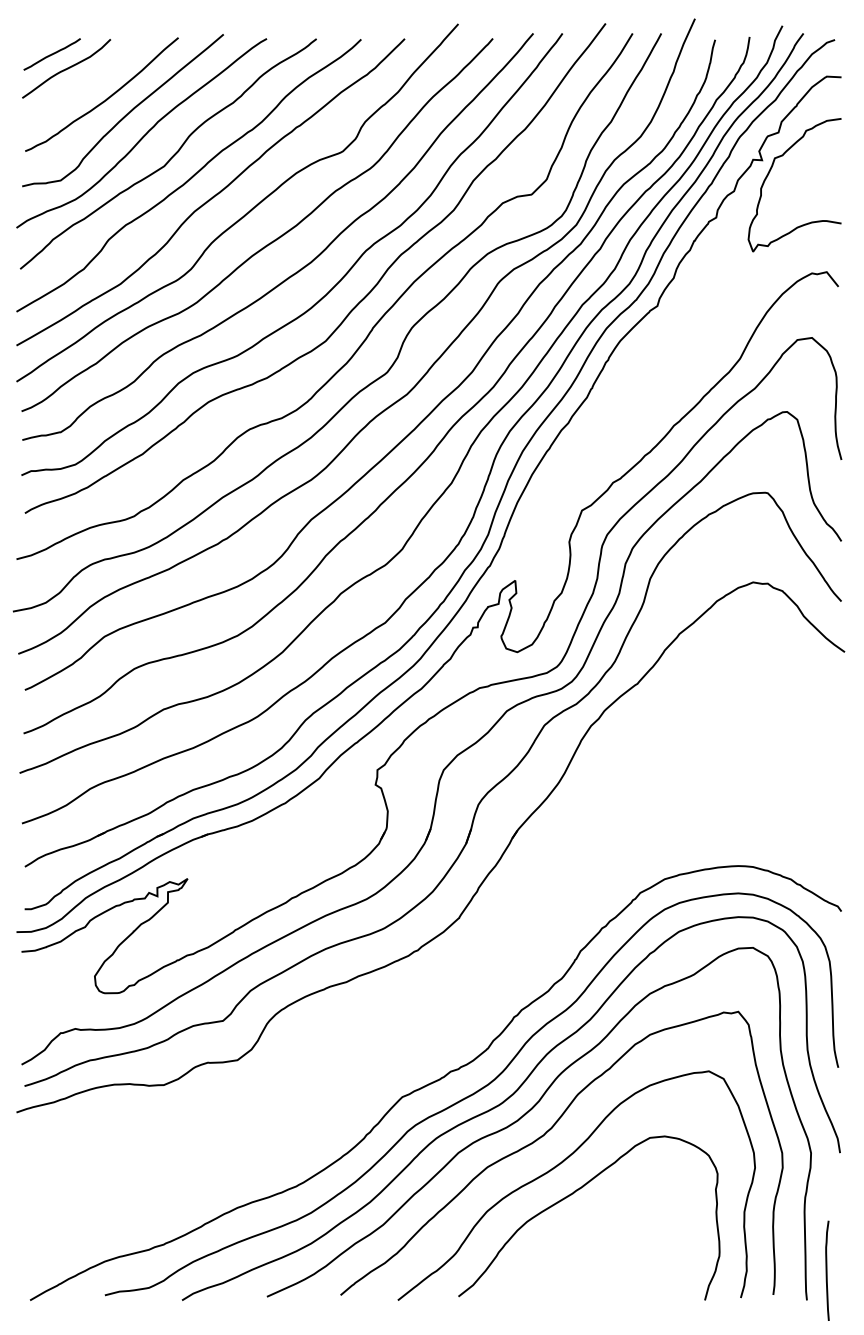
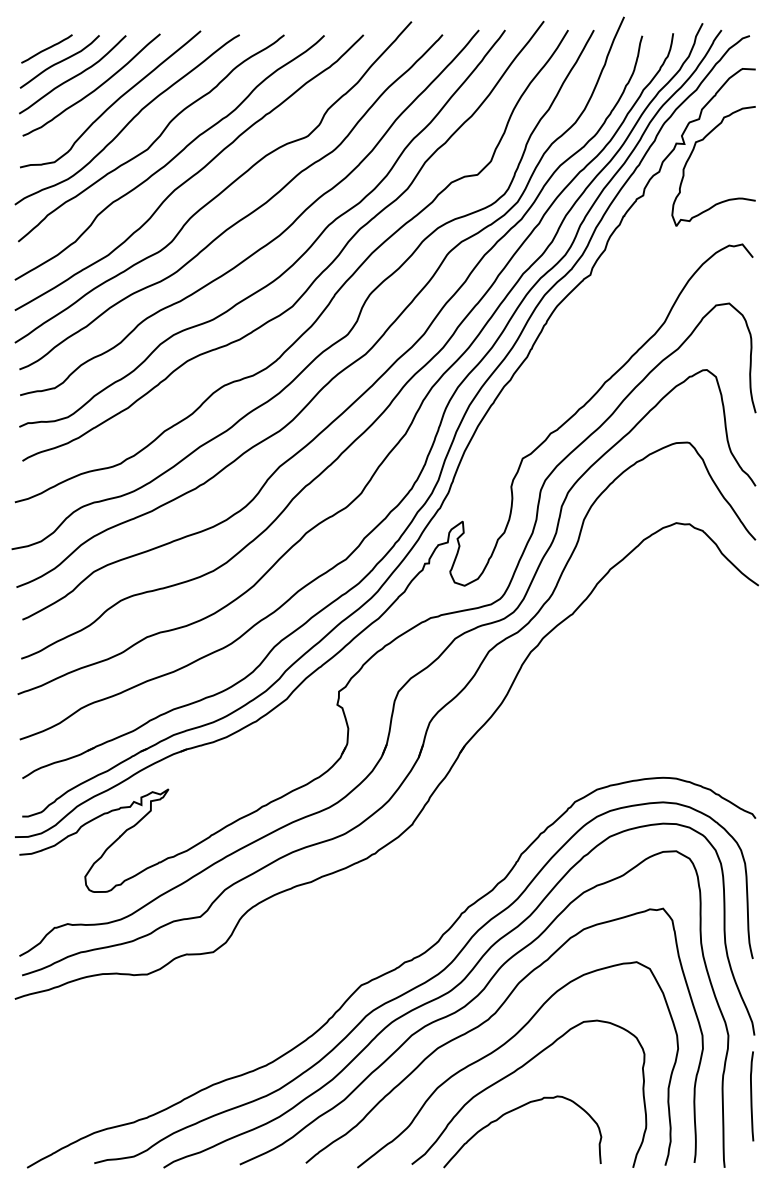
curve: (80, 85) -> (72, 76), added
curve: (571, 1237) -> (513, 1111), added
curve: (827, 1270) -> (752, 1096), moved

